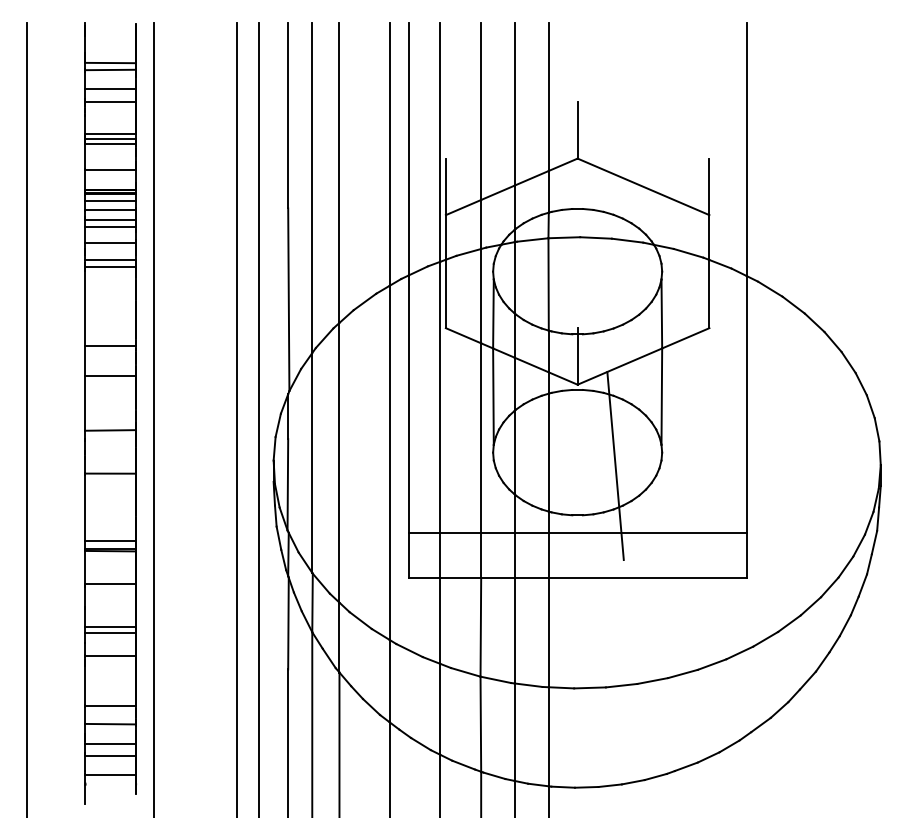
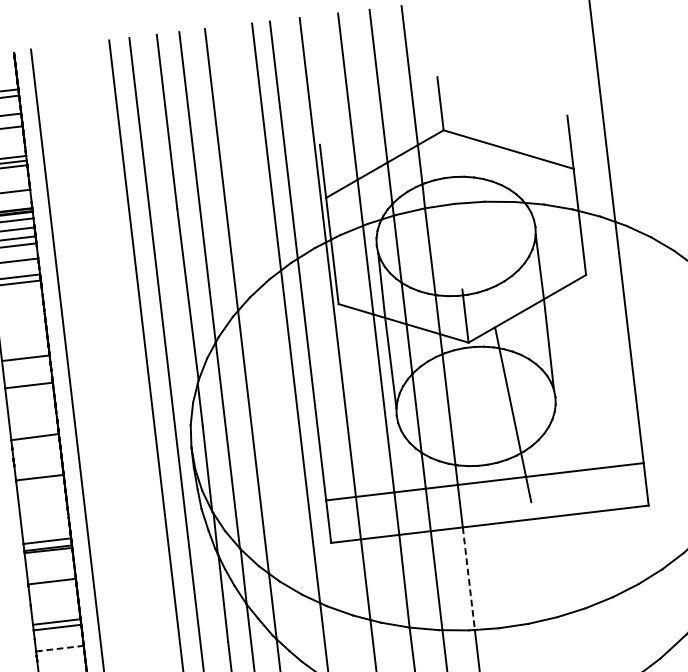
line: (548, 632) -> (468, 578), solid -> dashed
line: (111, 655) -> (60, 648), solid -> dashed

